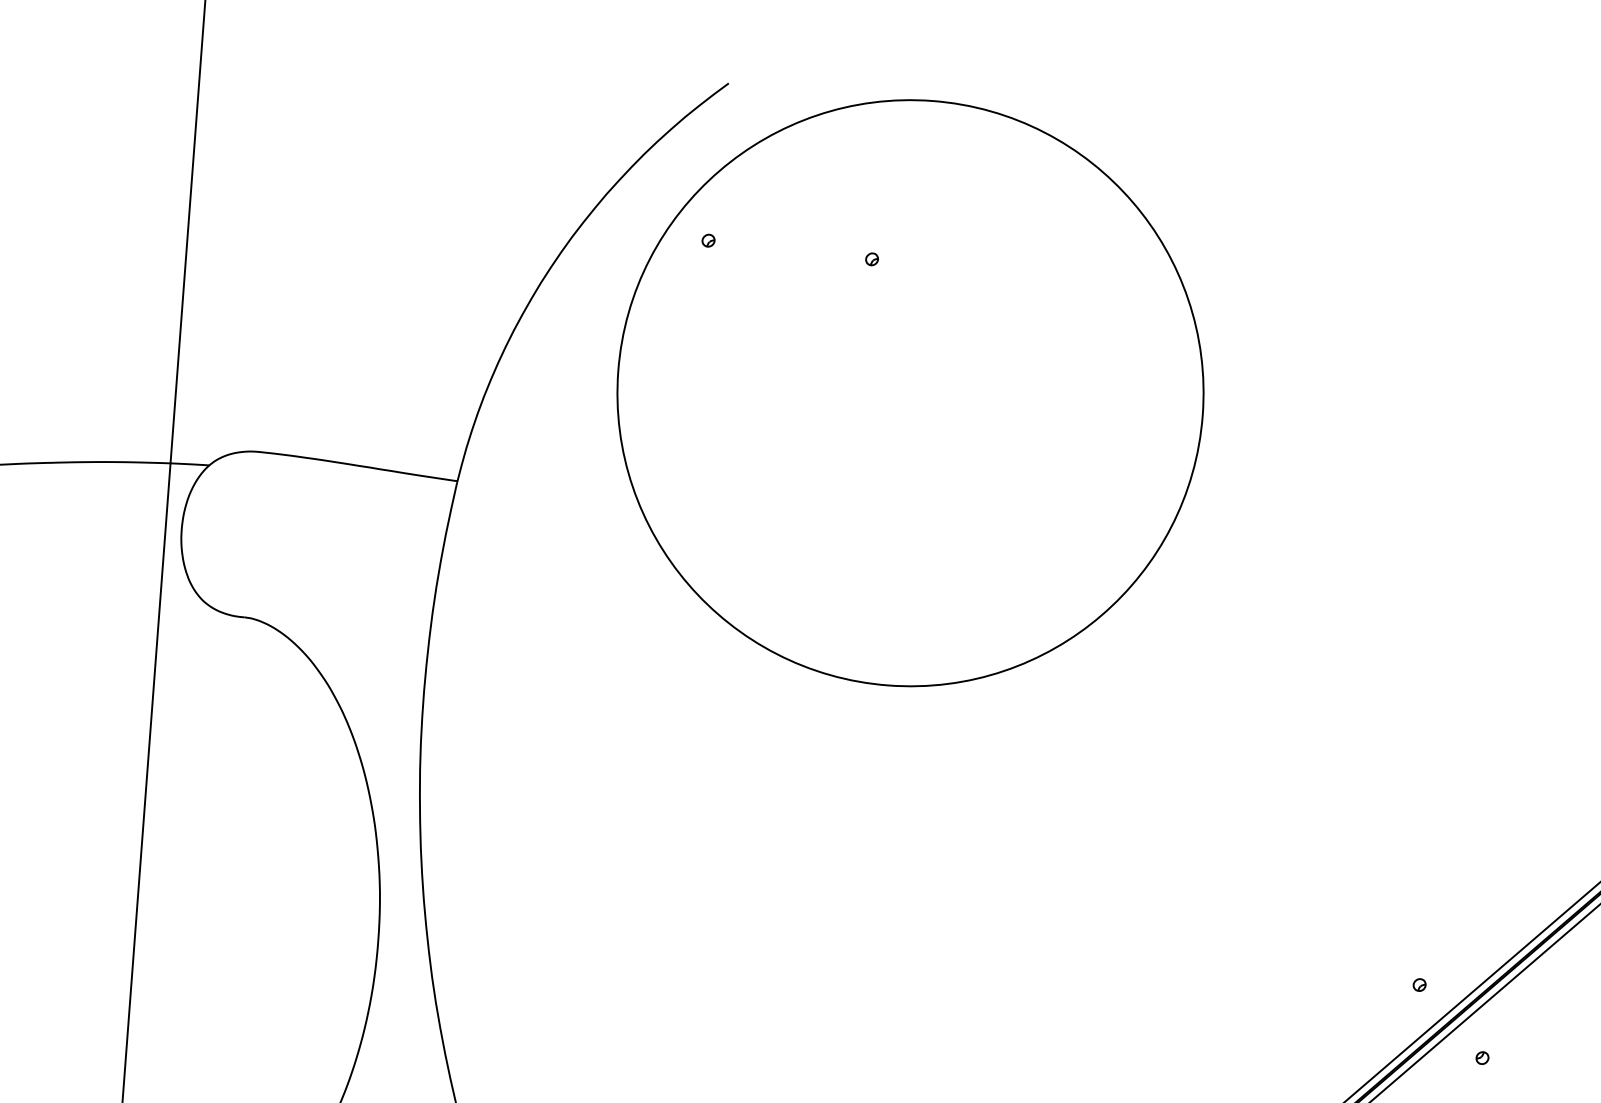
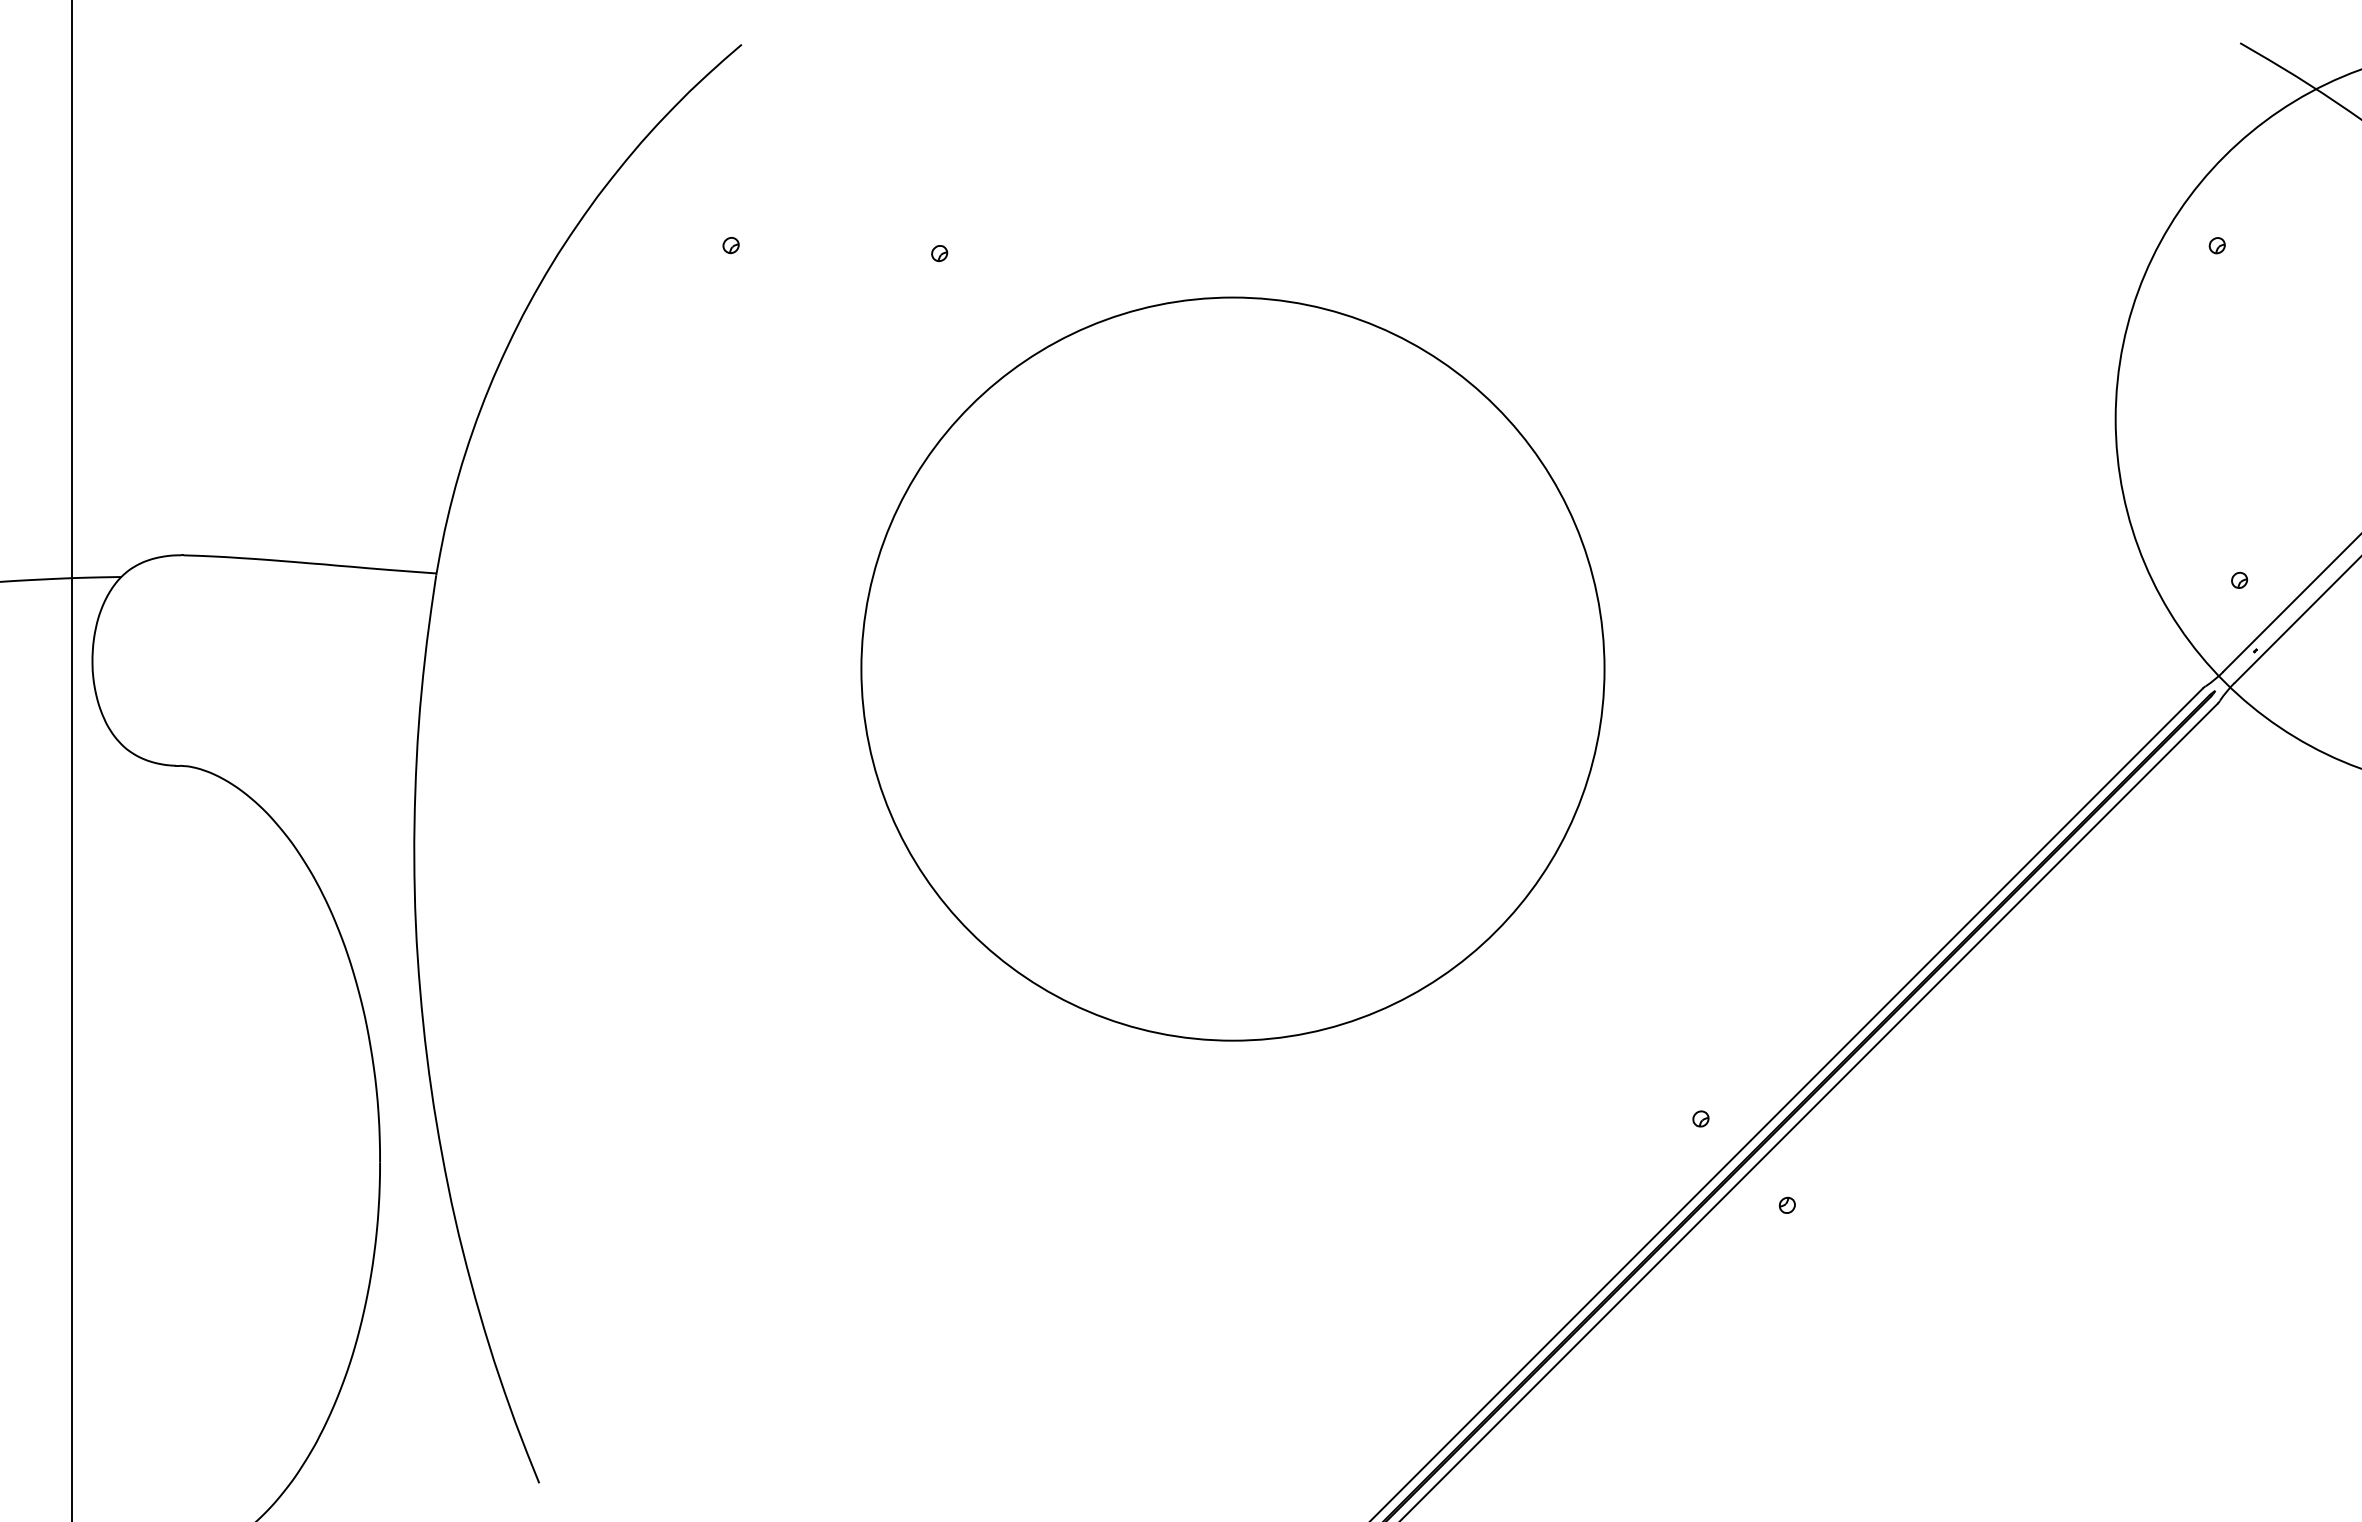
circle: (910, 392) -> (1232, 668), moved

